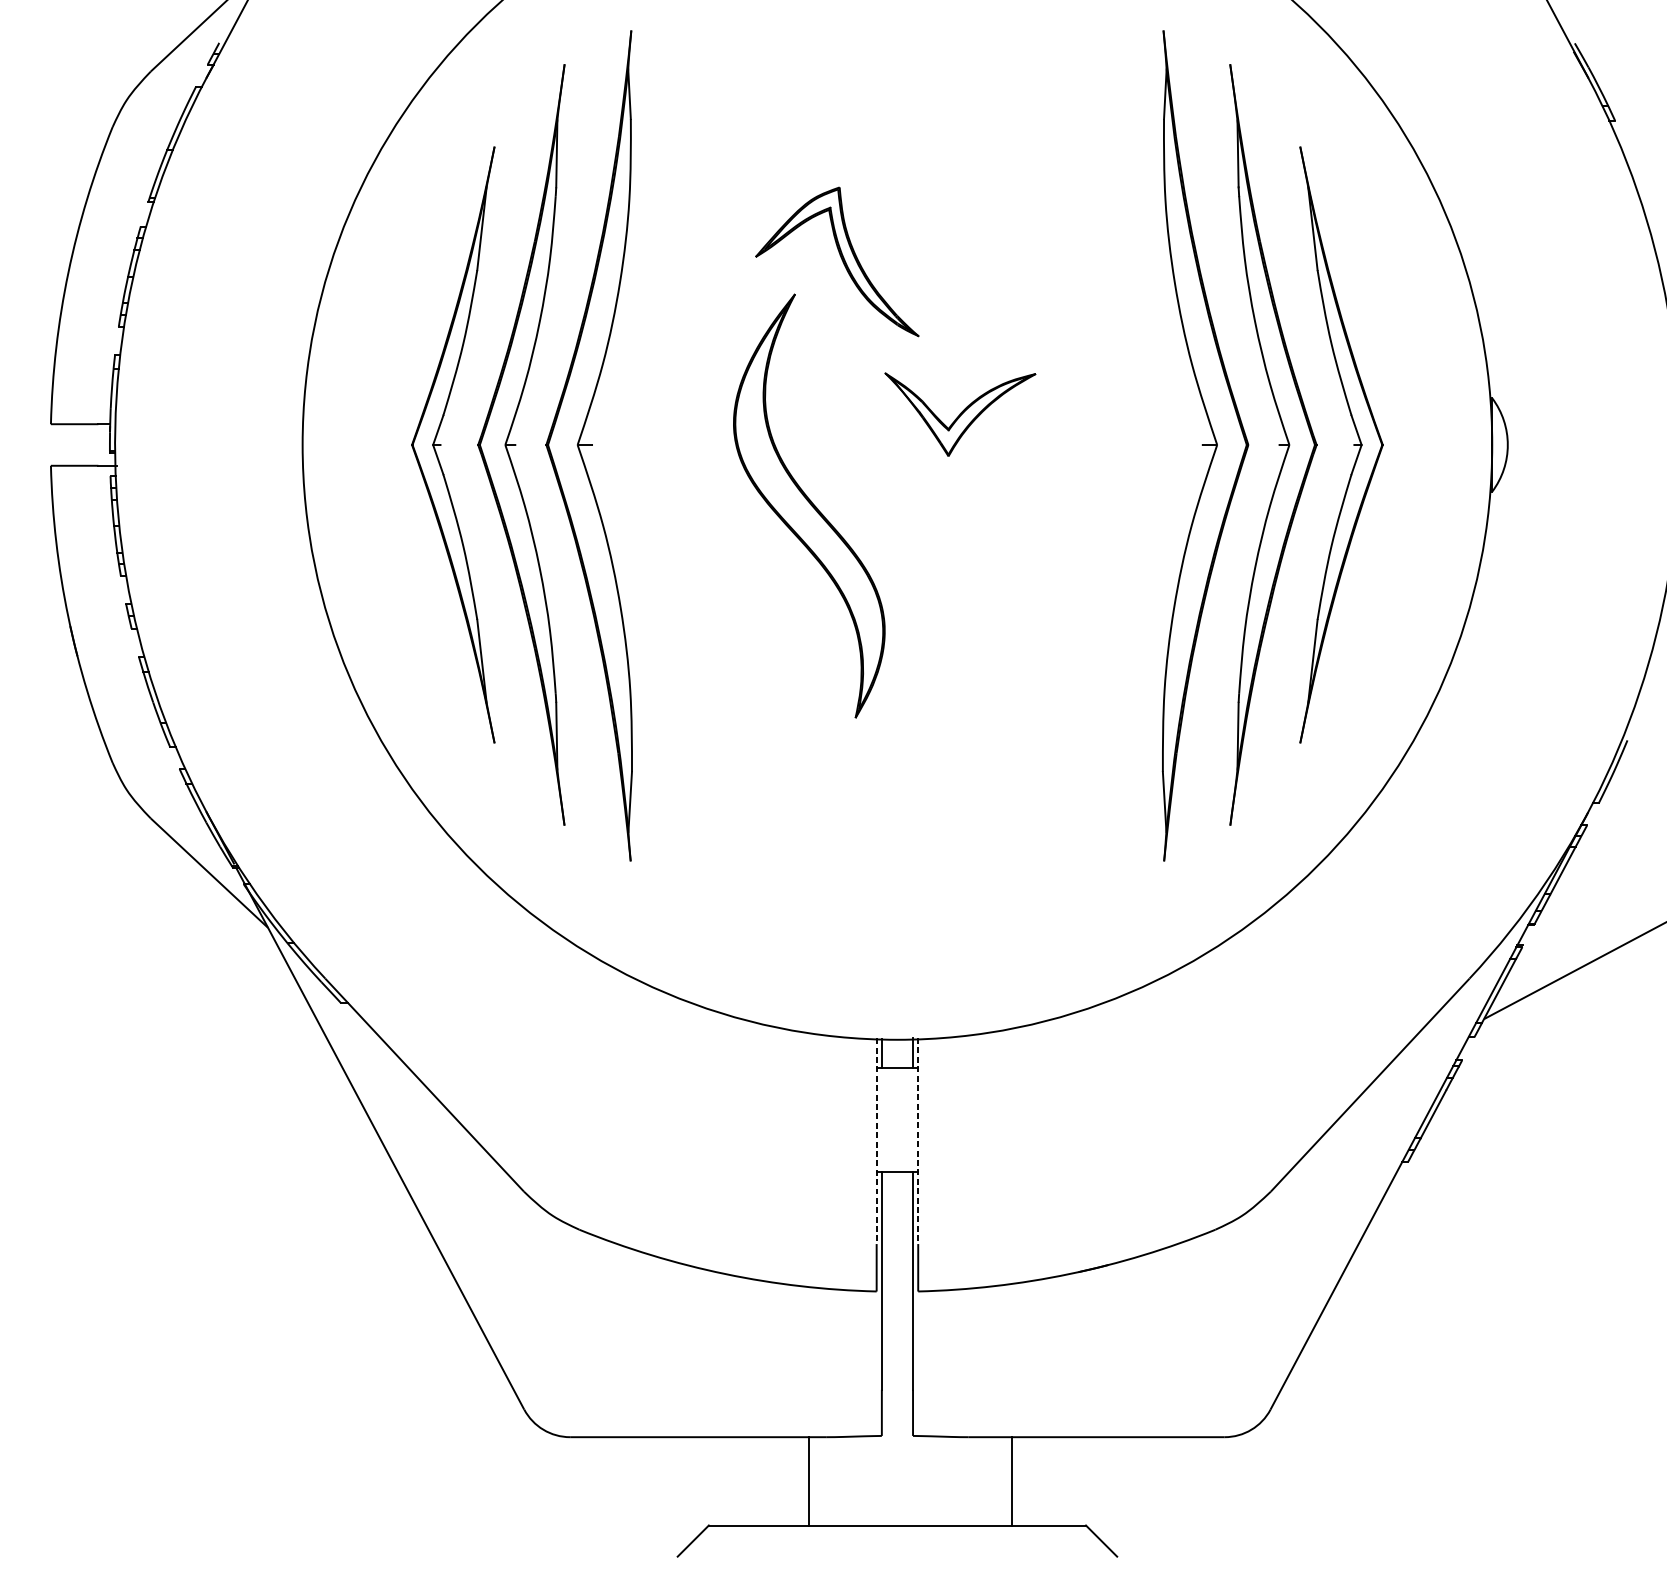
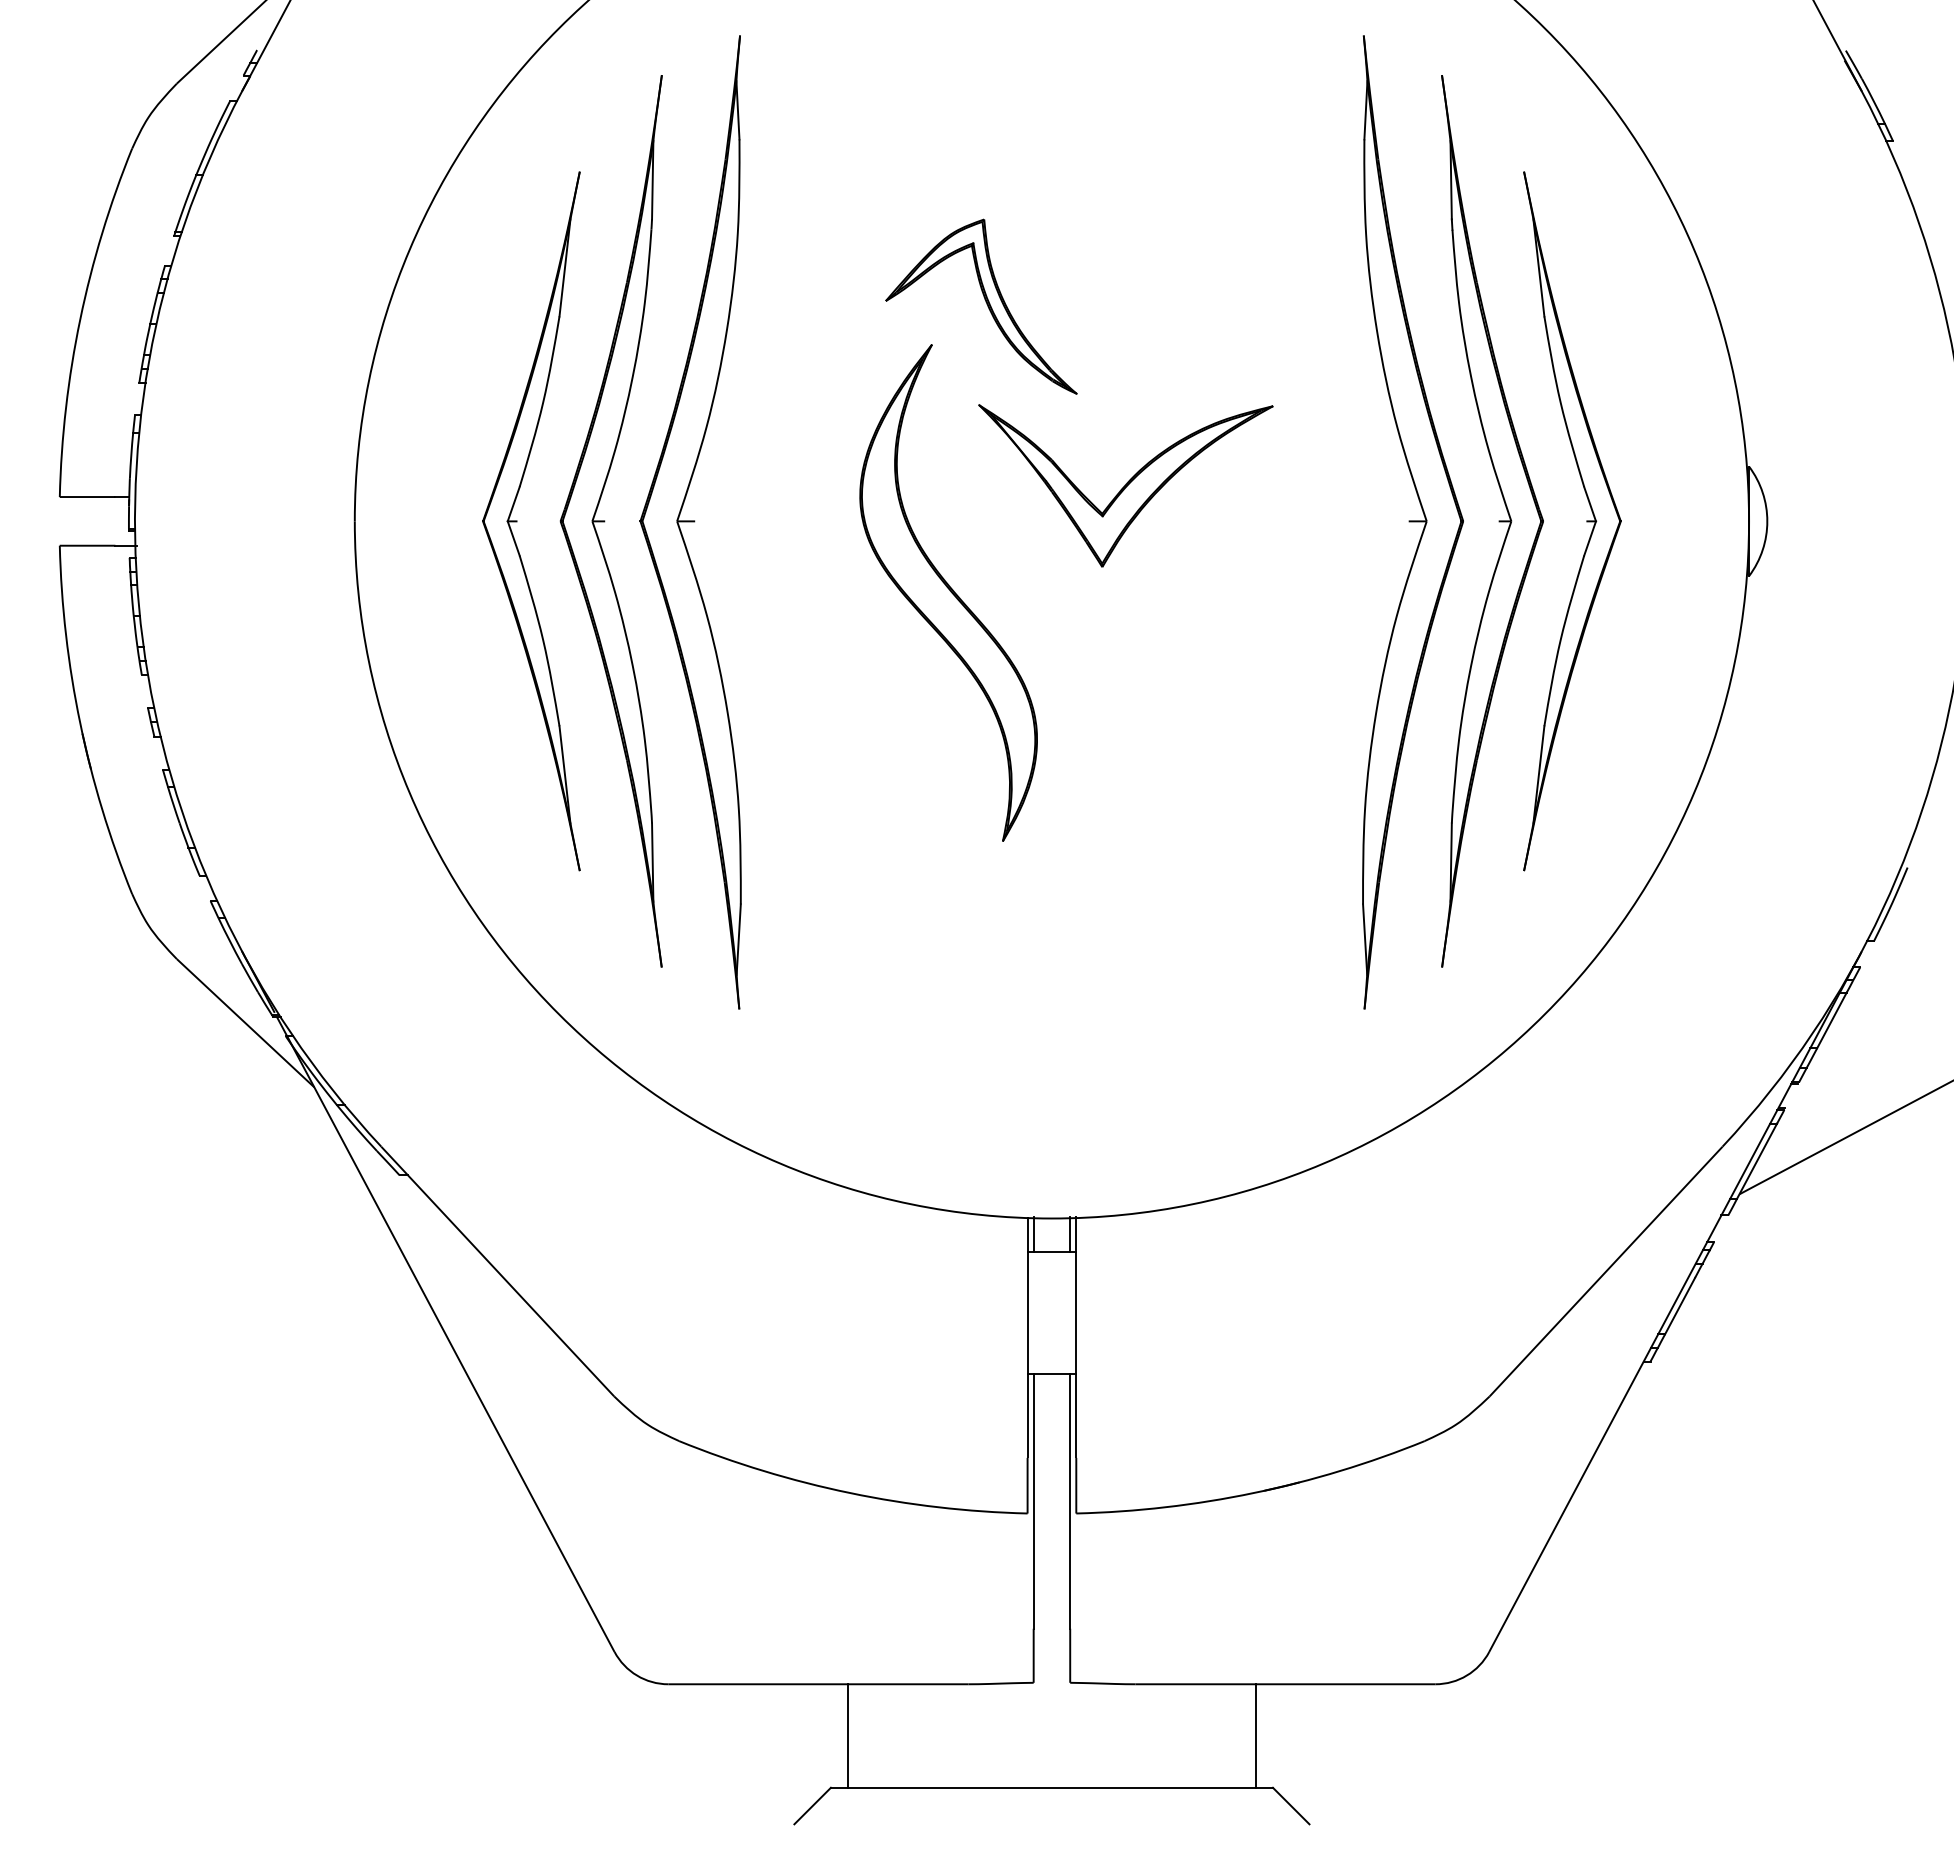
part: (960, 414) -> (1125, 485), size x1.67
line: (876, 1142) -> (1027, 1338), dashed -> solid
line: (918, 1142) -> (1076, 1338), dashed -> solid
line: (808, 1480) -> (847, 1735), moved
line: (1011, 1480) -> (1255, 1735), moved

